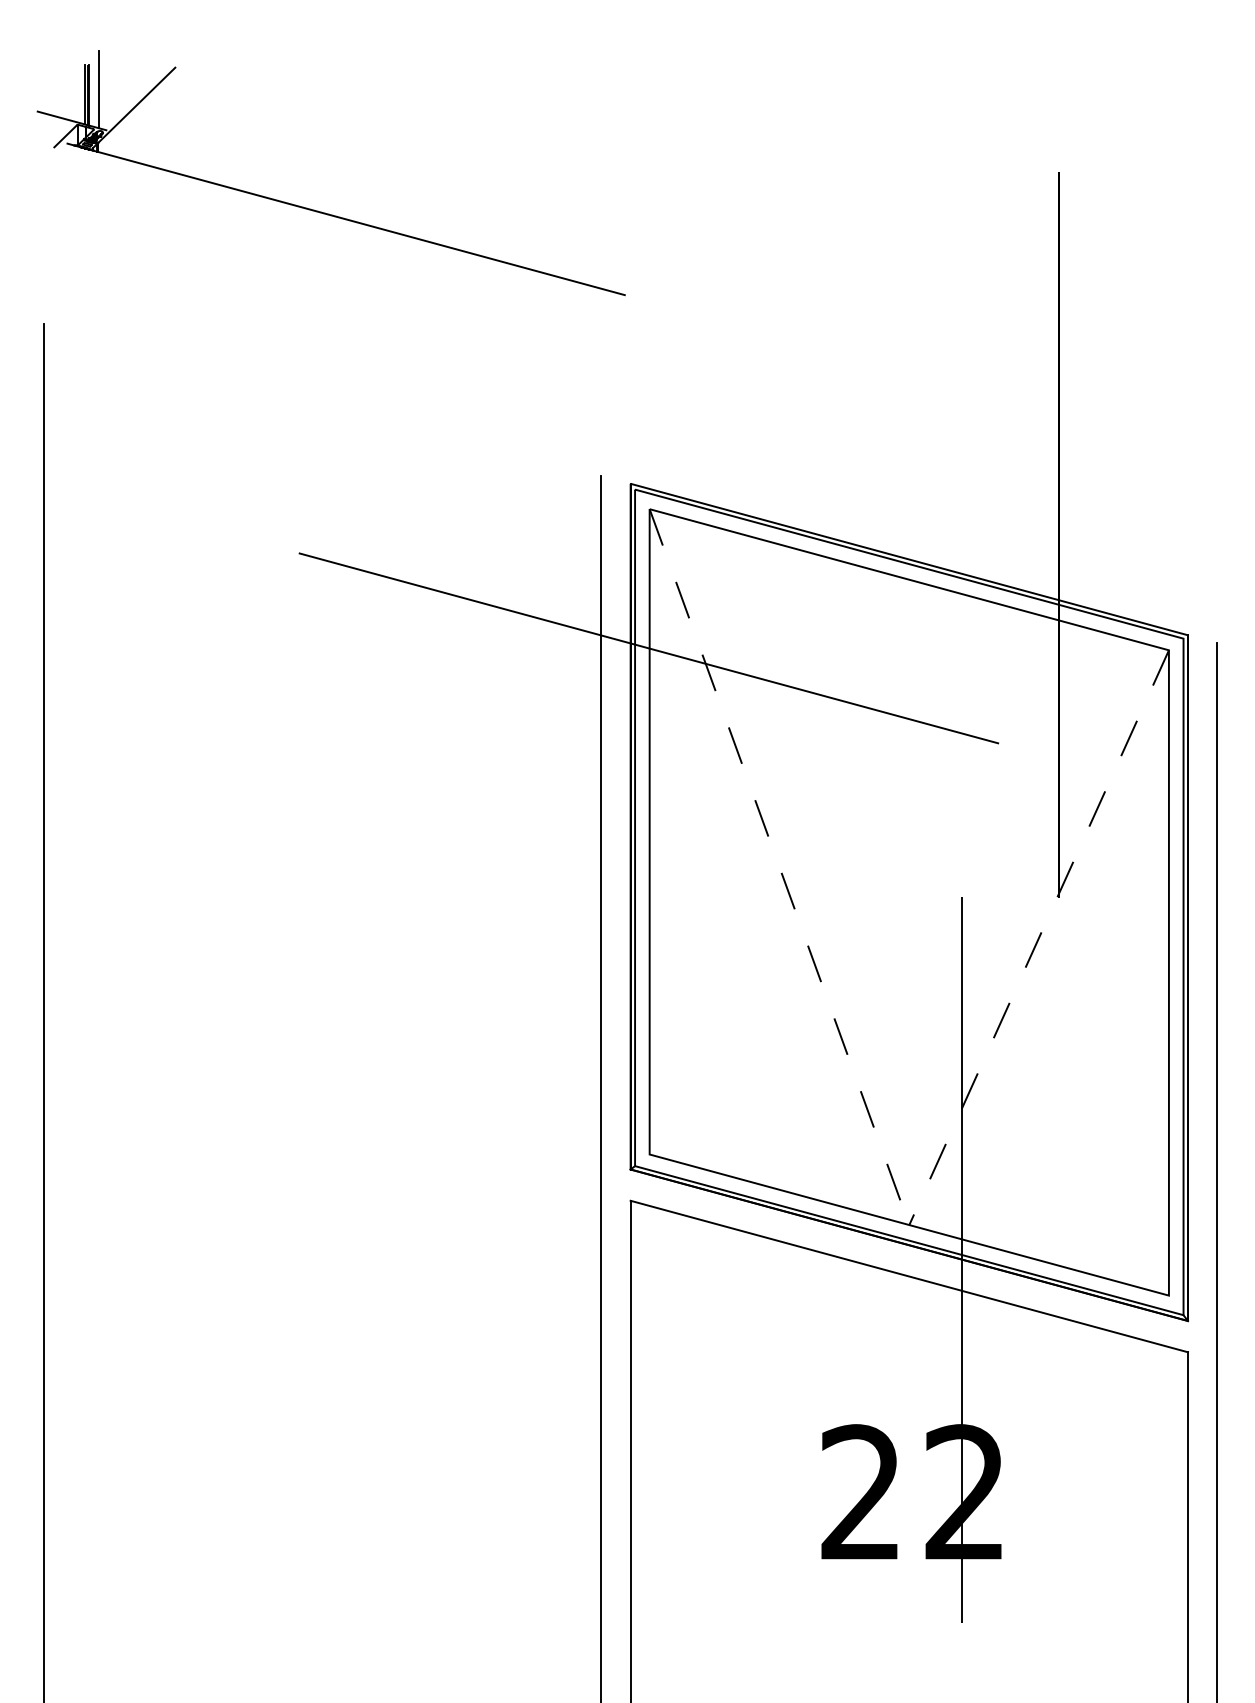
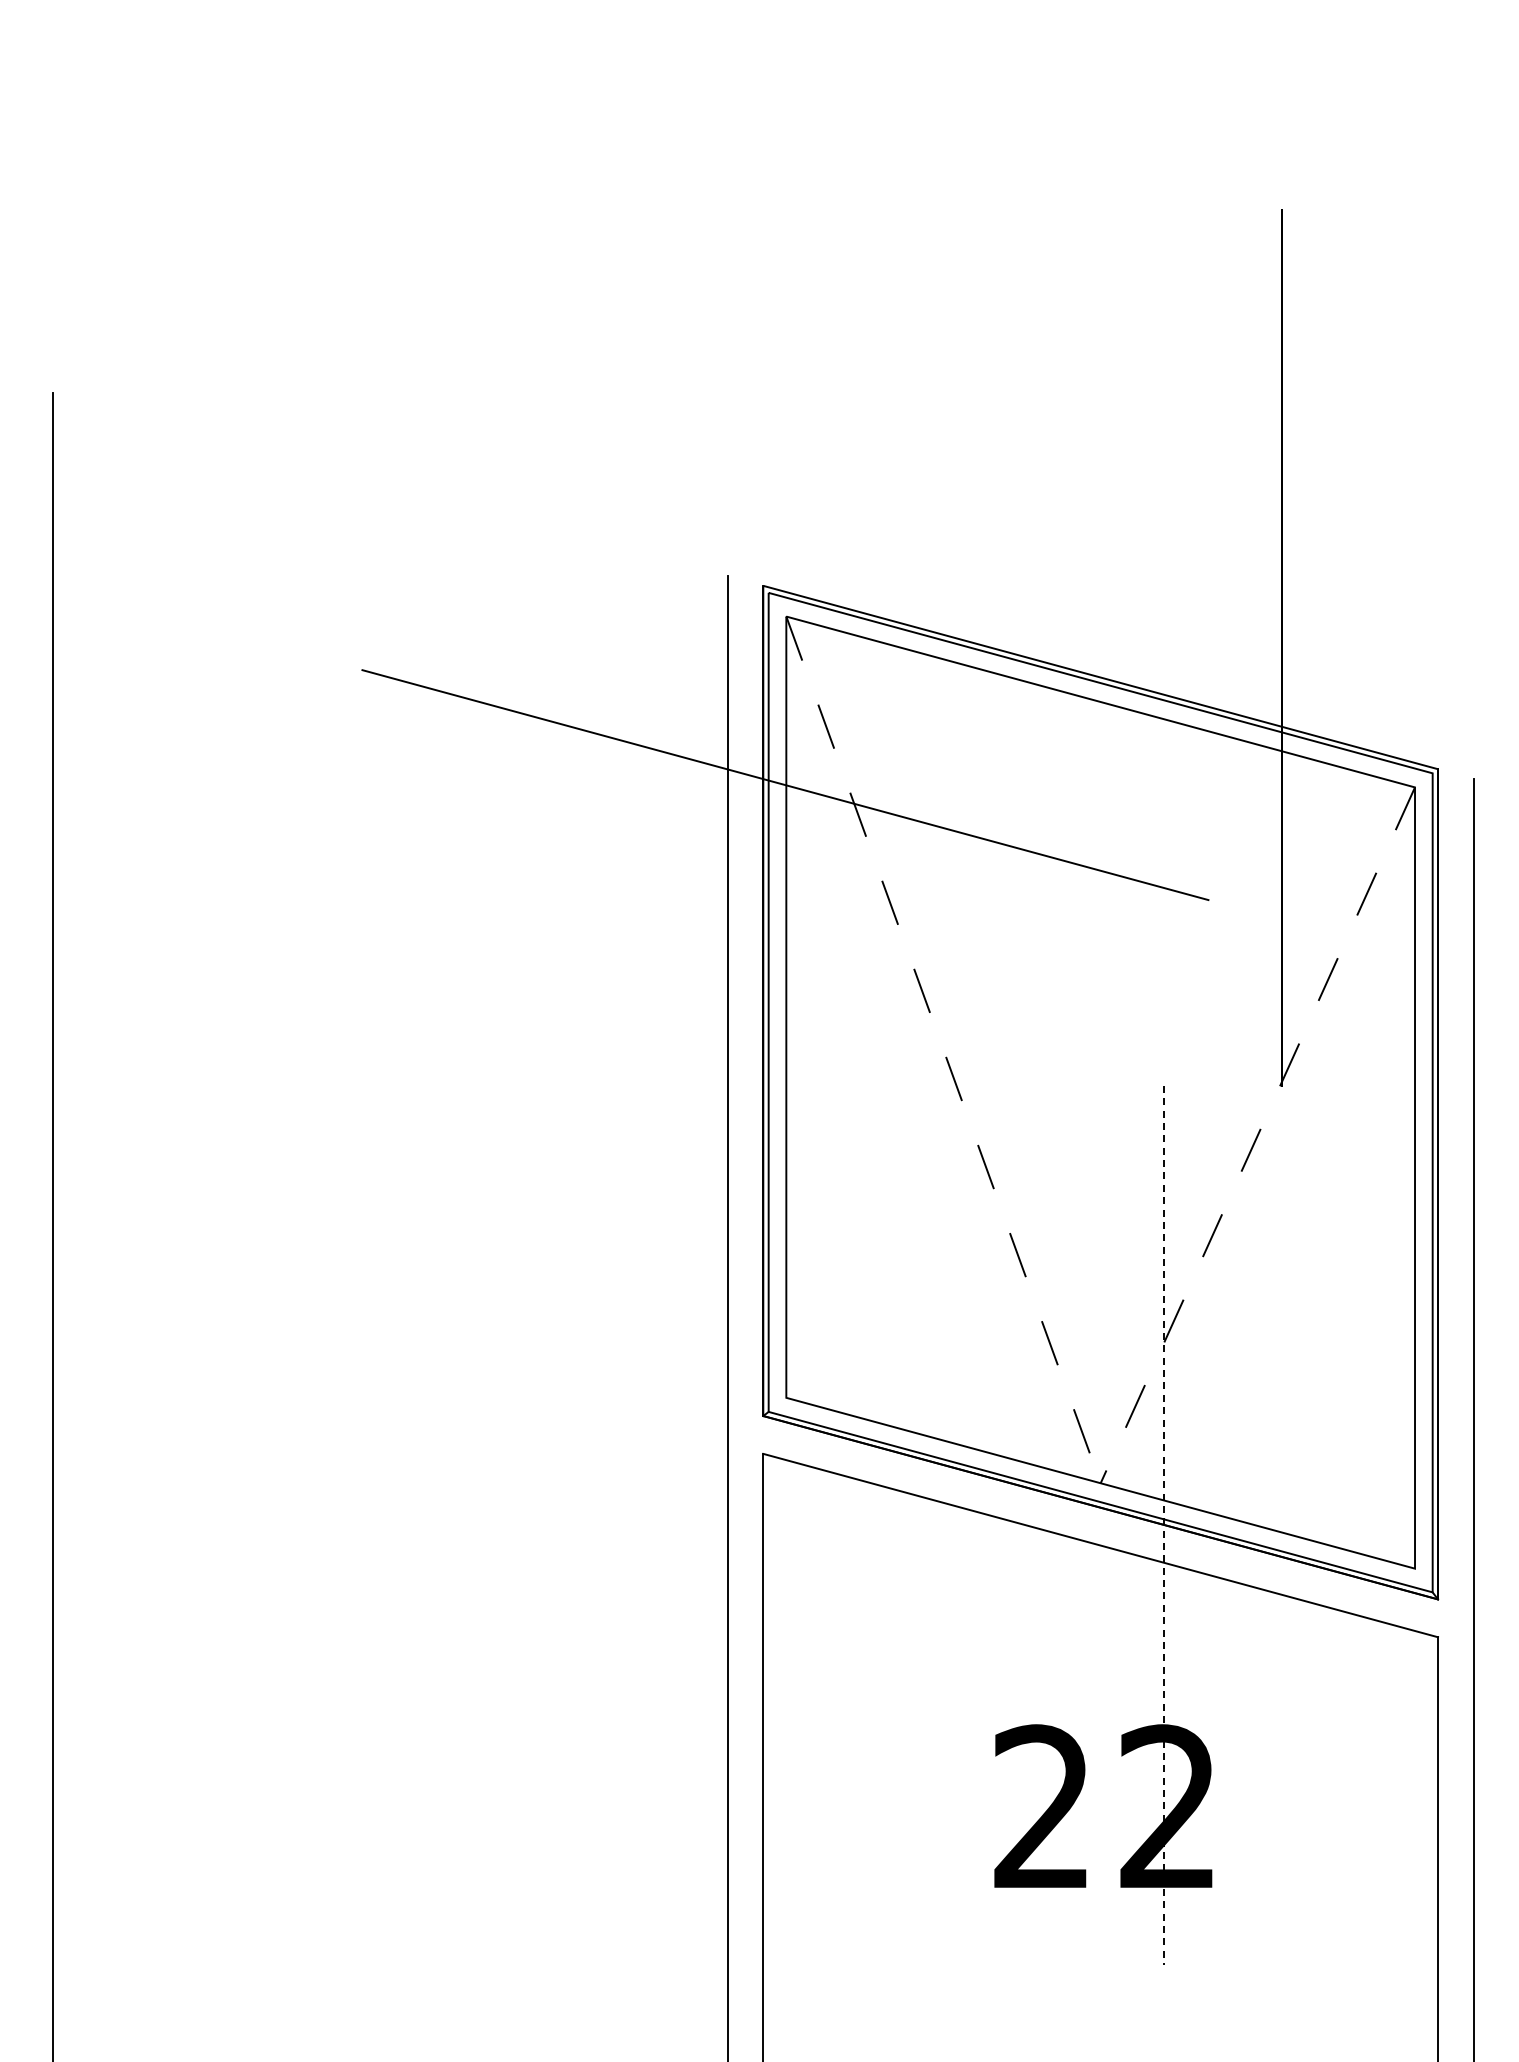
part: (321, 211) -> (389, 256), removed
line: (962, 1259) -> (1164, 1525), solid -> dashed

